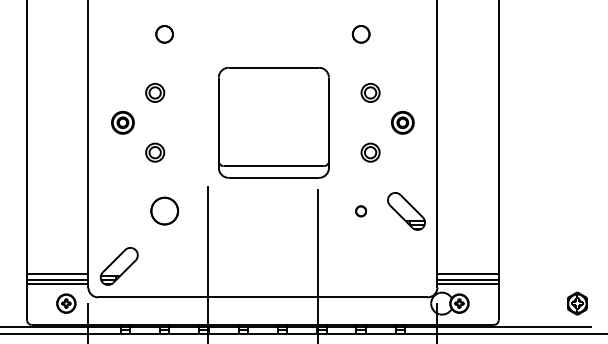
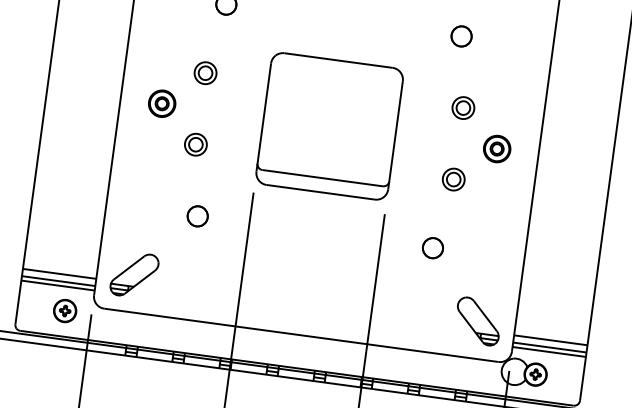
part: (273, 122) -> (329, 125), moved
part: (164, 211) -> (197, 216), size x0.62
part: (360, 211) -> (432, 248), size x1.67
part: (406, 211) -> (478, 321), moved

